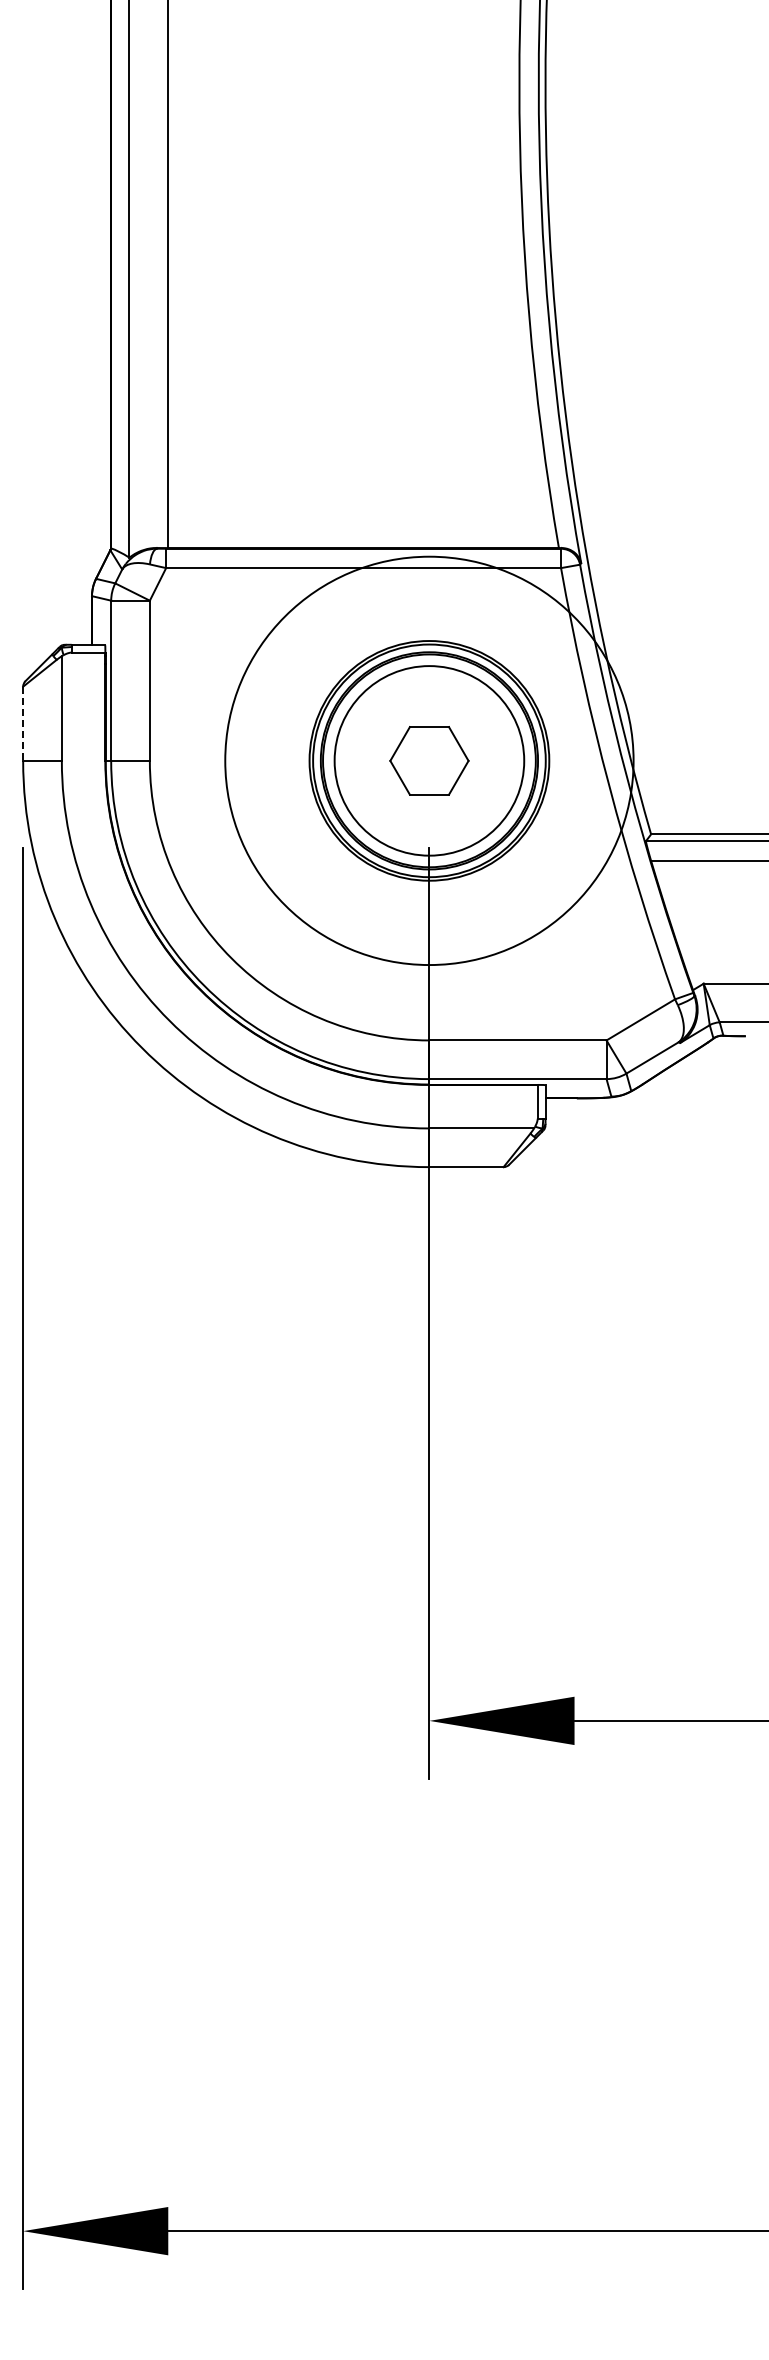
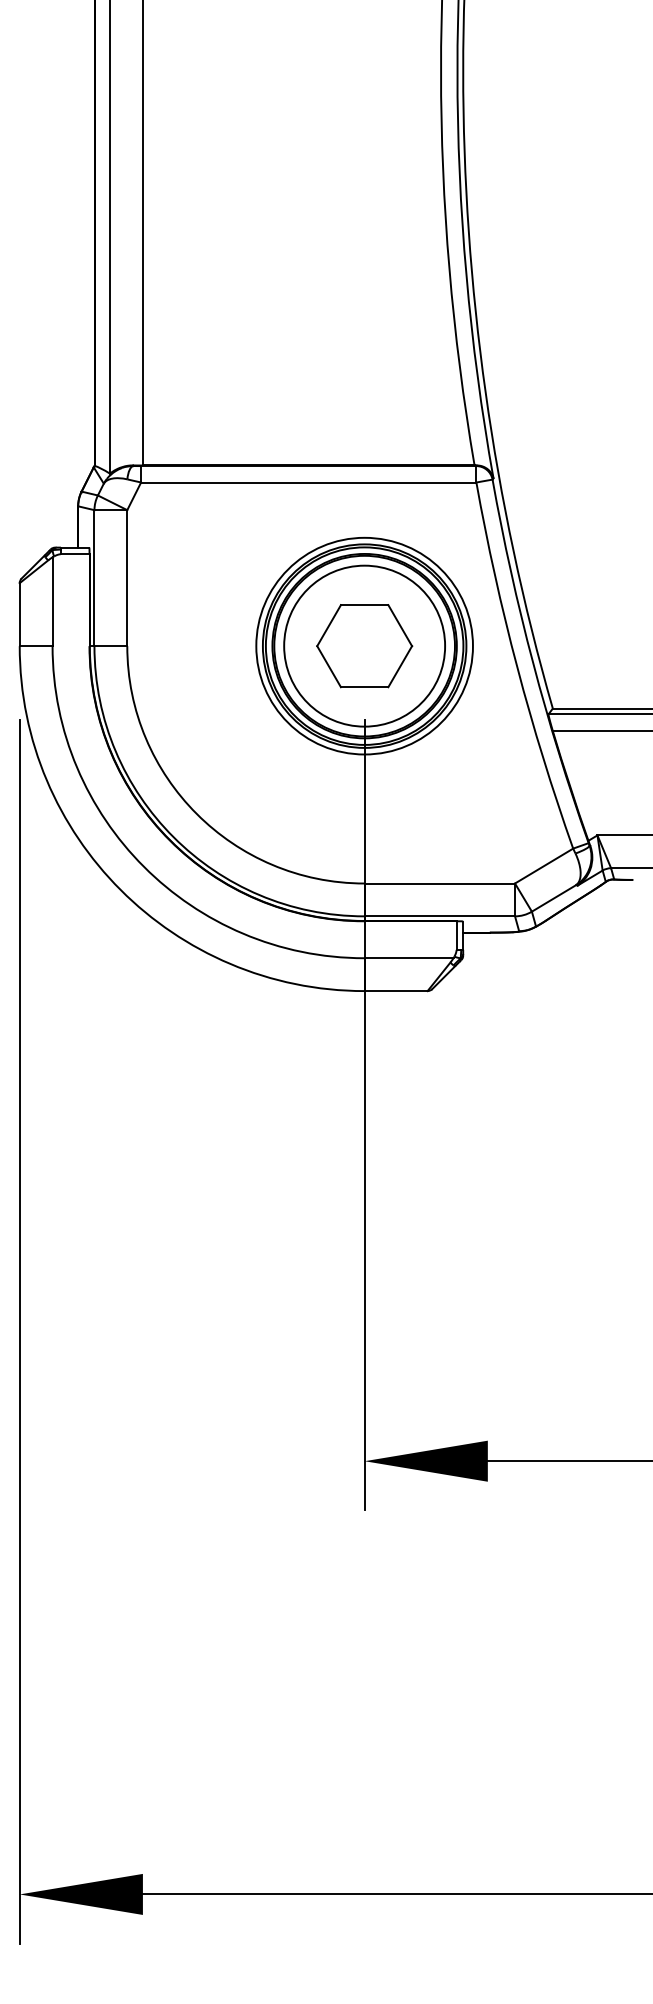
line: (23, 724) -> (20, 615), dashed -> solid
circle: (429, 760) -> (364, 645), size x0.62
part: (429, 760) -> (364, 645), size x1.43

